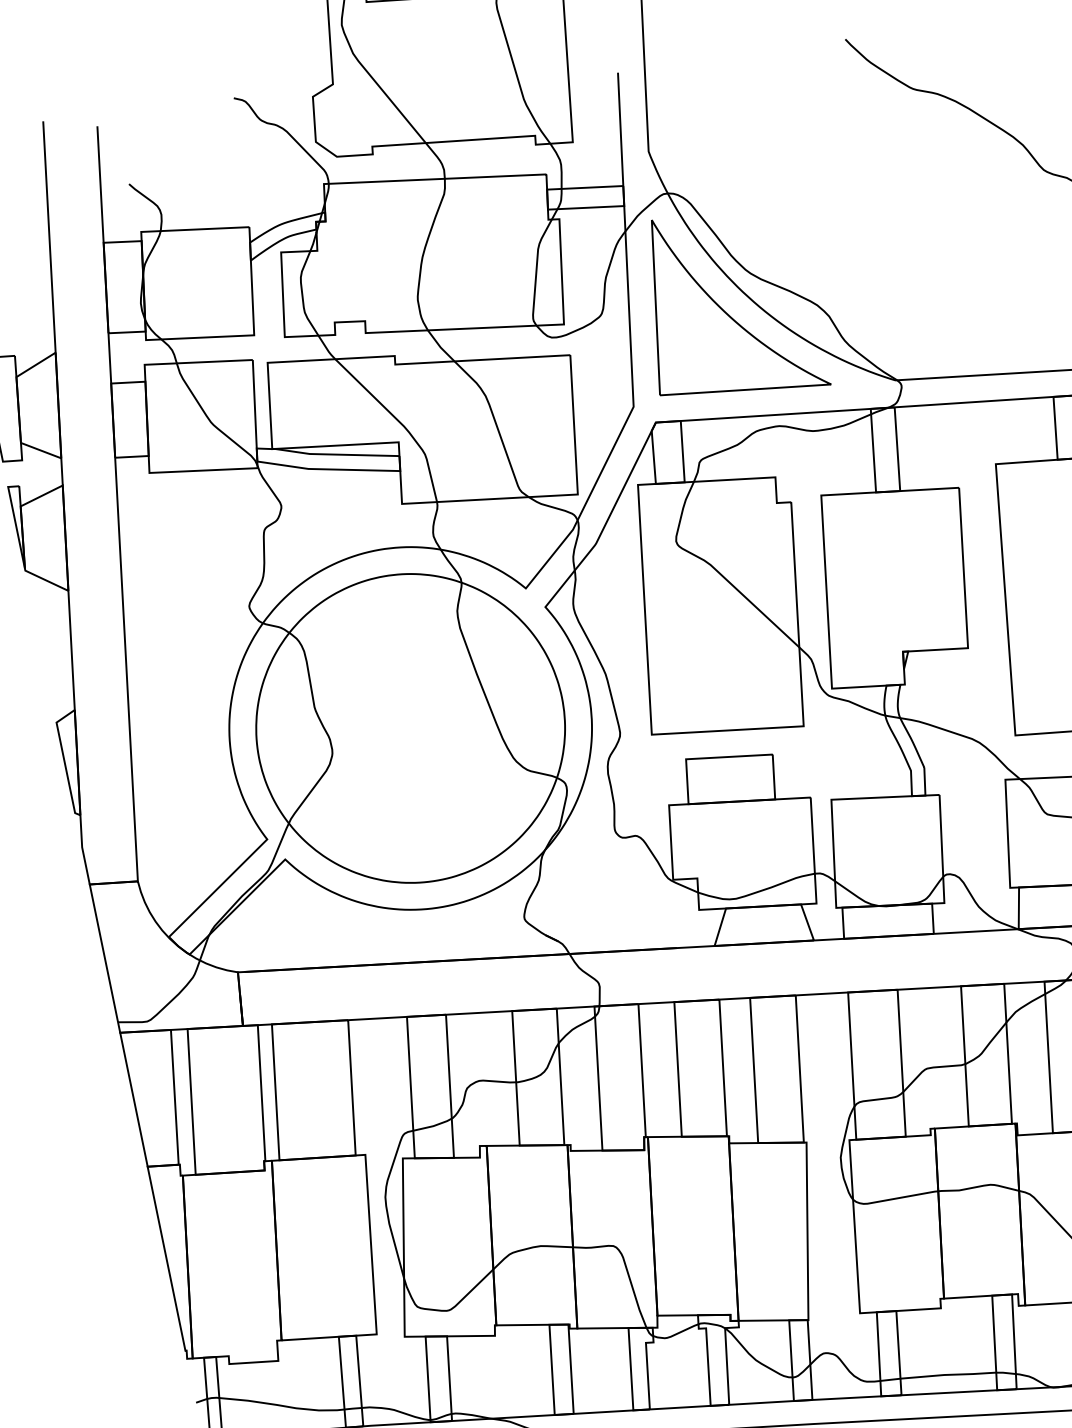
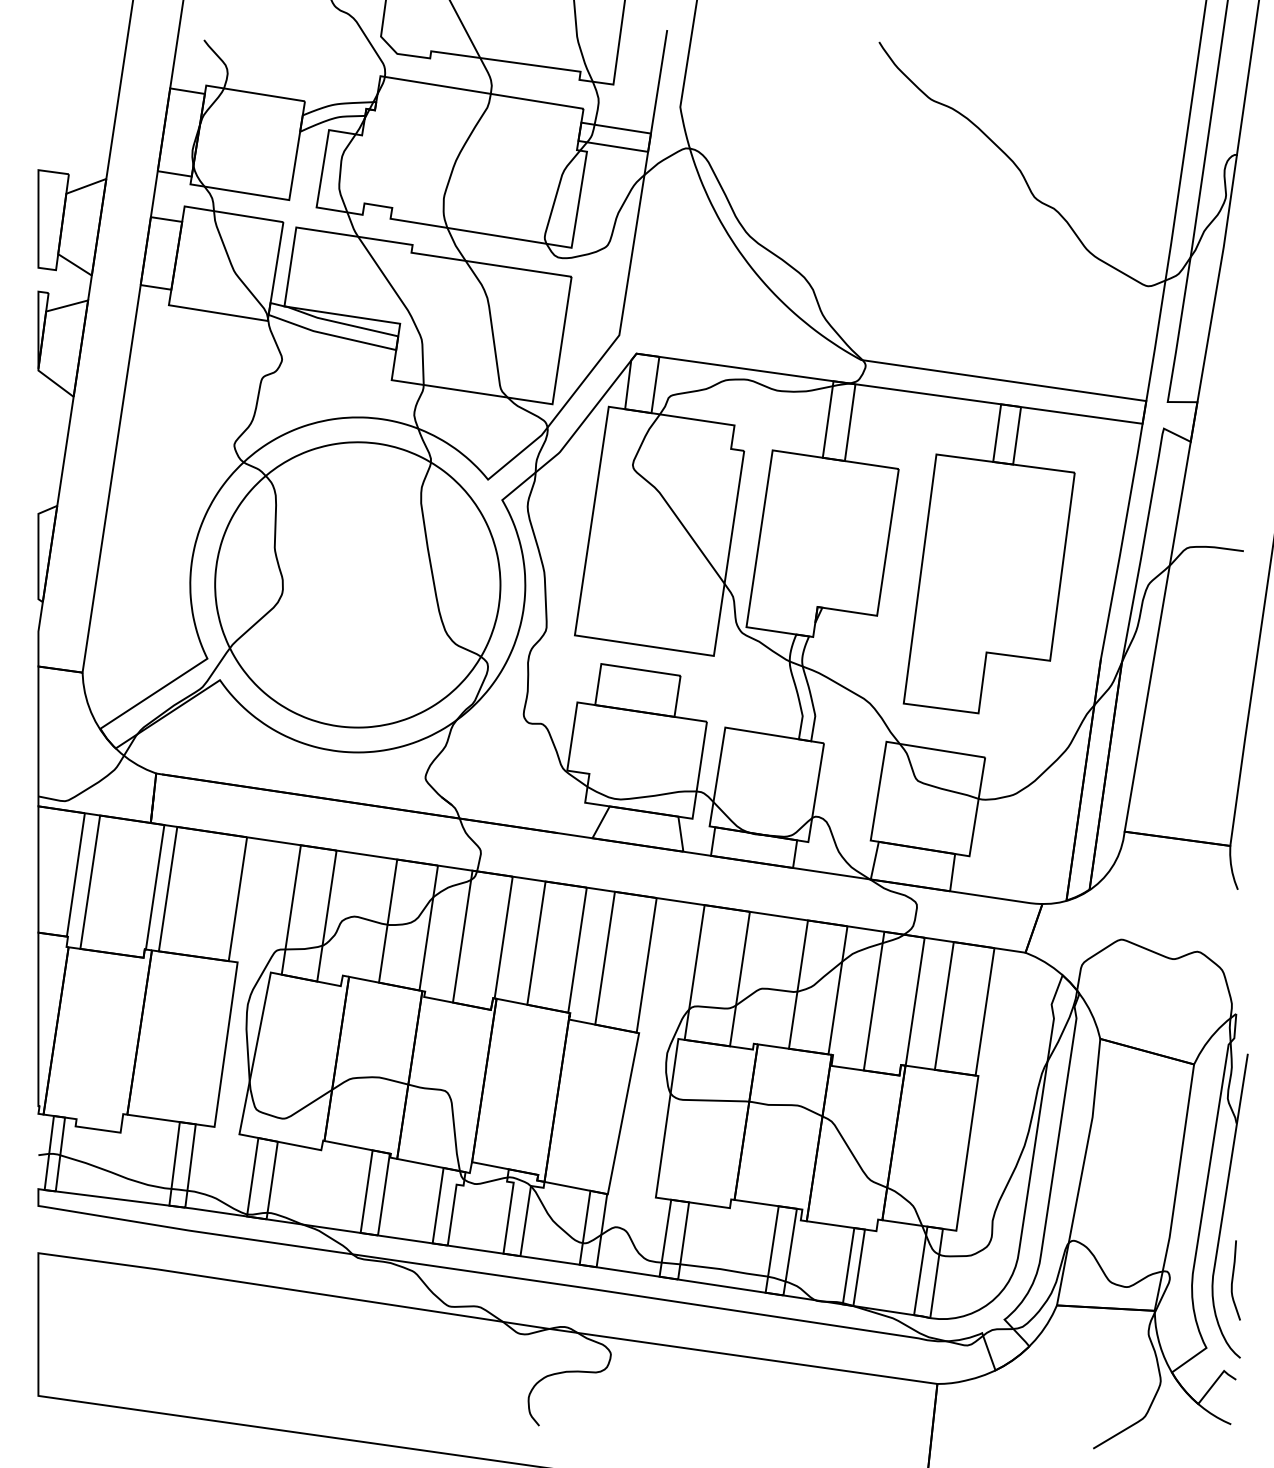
part: (727, 304) -> (723, 260), removed

